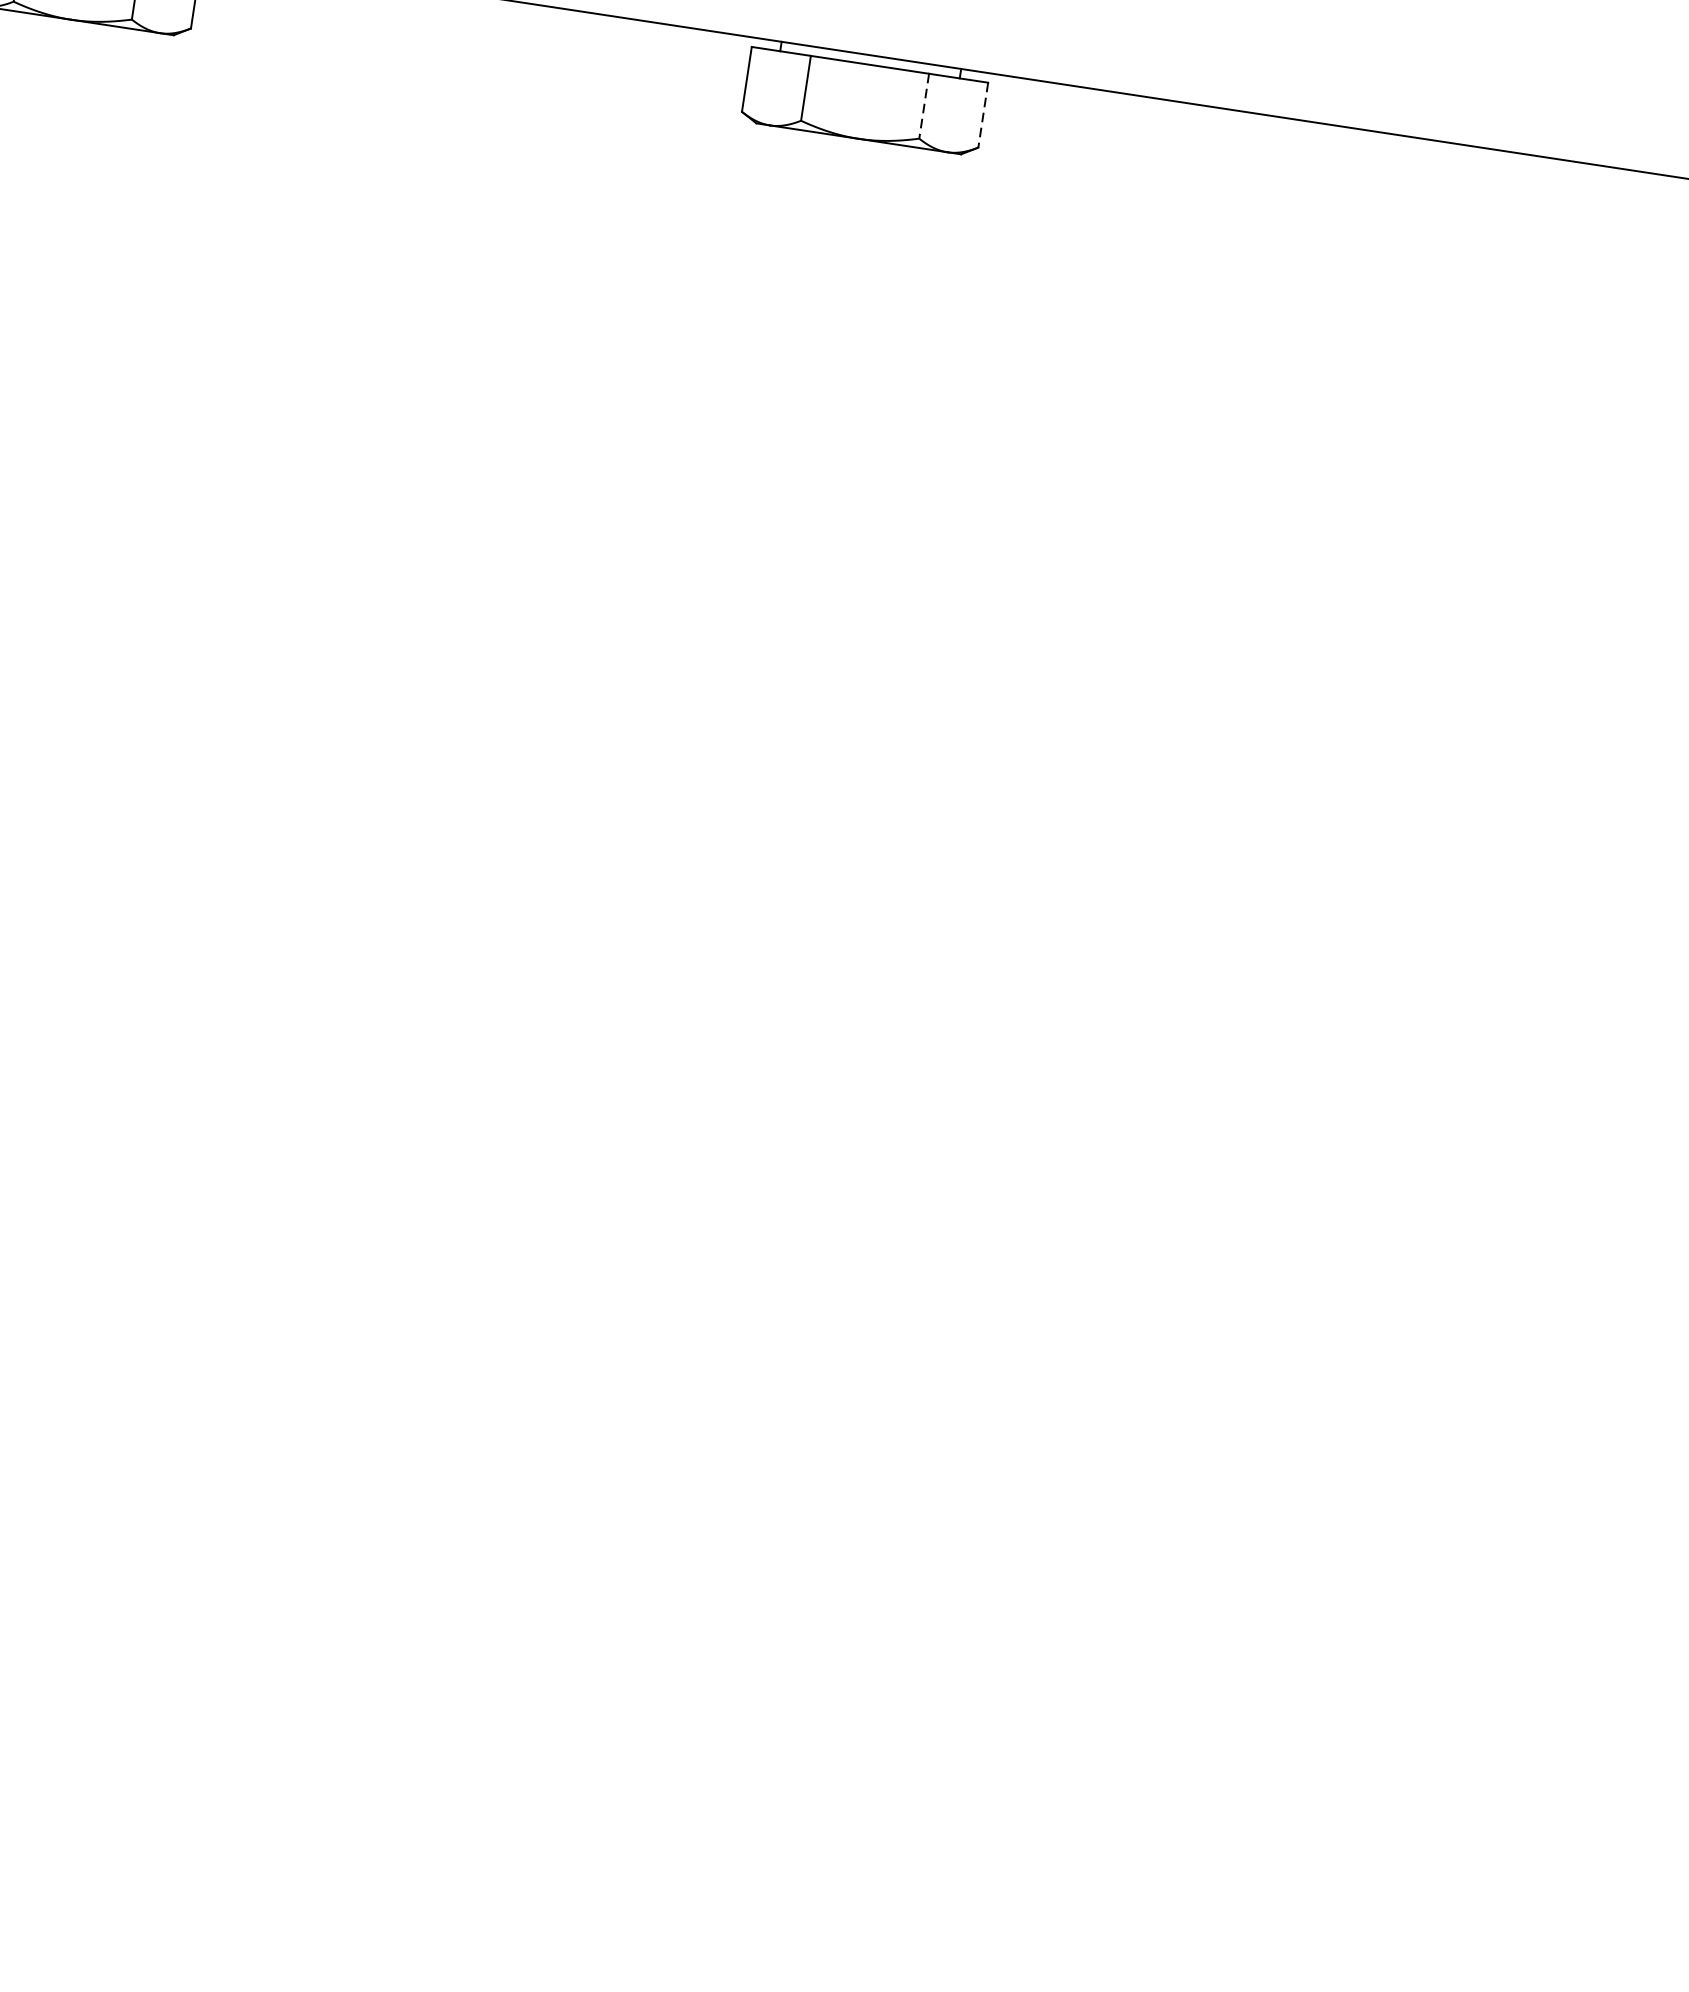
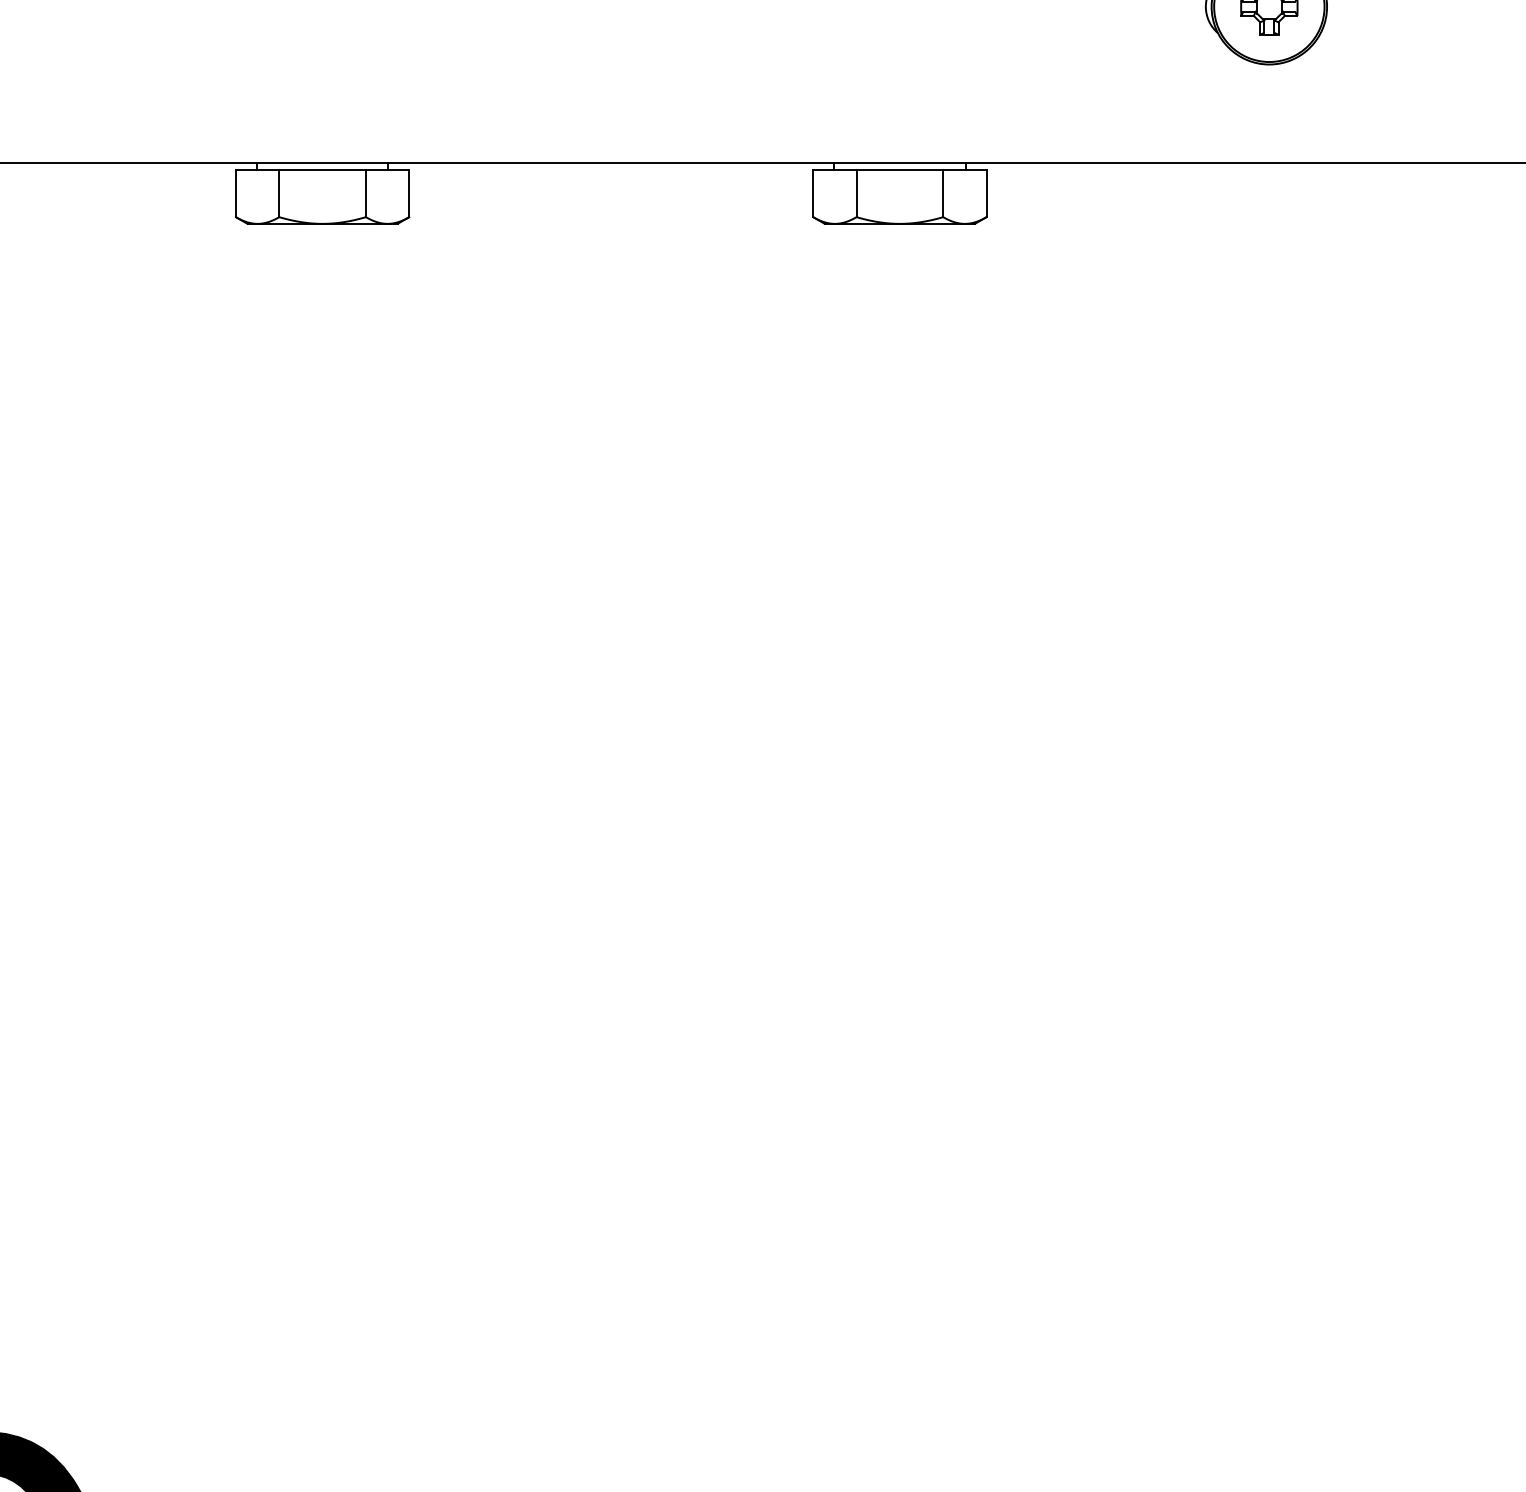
line: (924, 106) -> (943, 193), dashed -> solid
line: (983, 115) -> (986, 193), dashed -> solid

